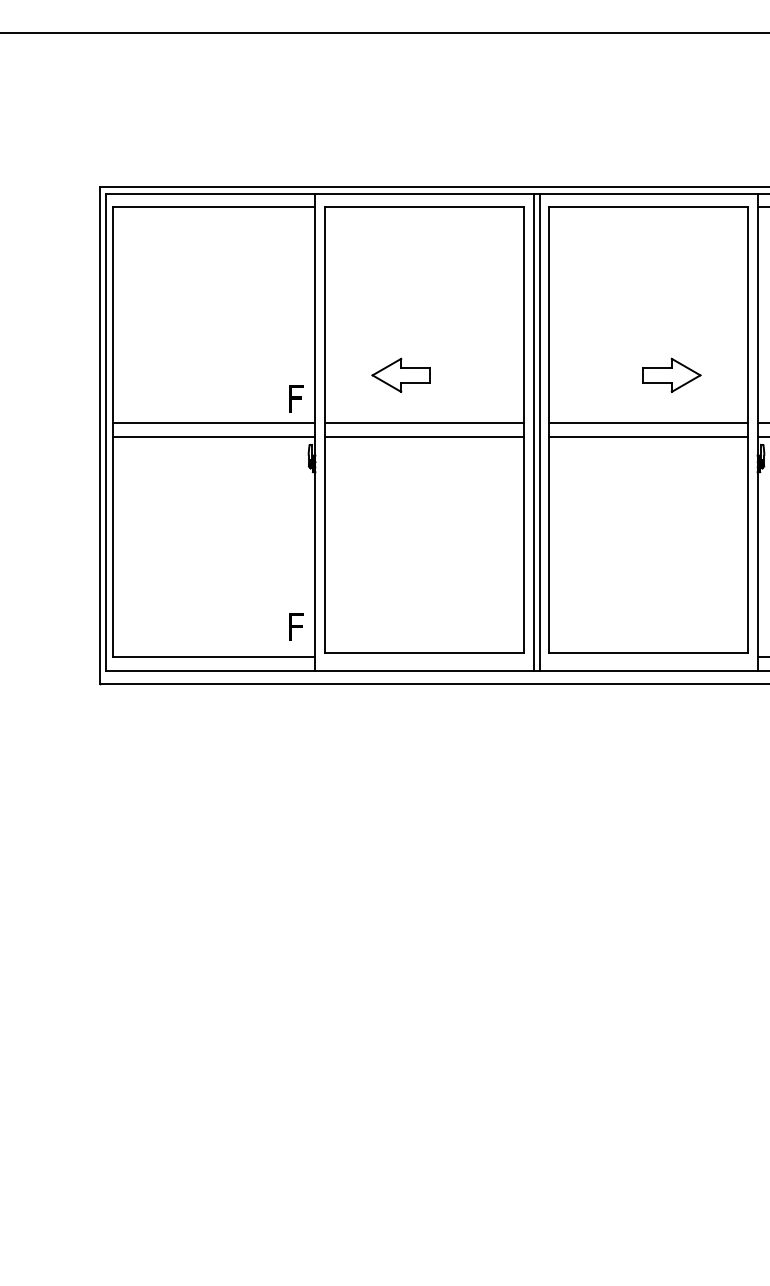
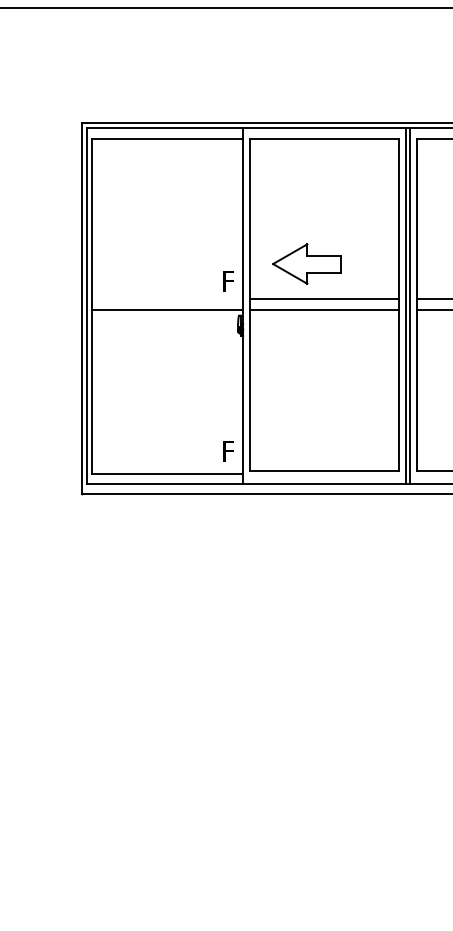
part: (400, 374) -> (306, 263), size x1.6
line: (213, 423) -> (167, 299), removed

